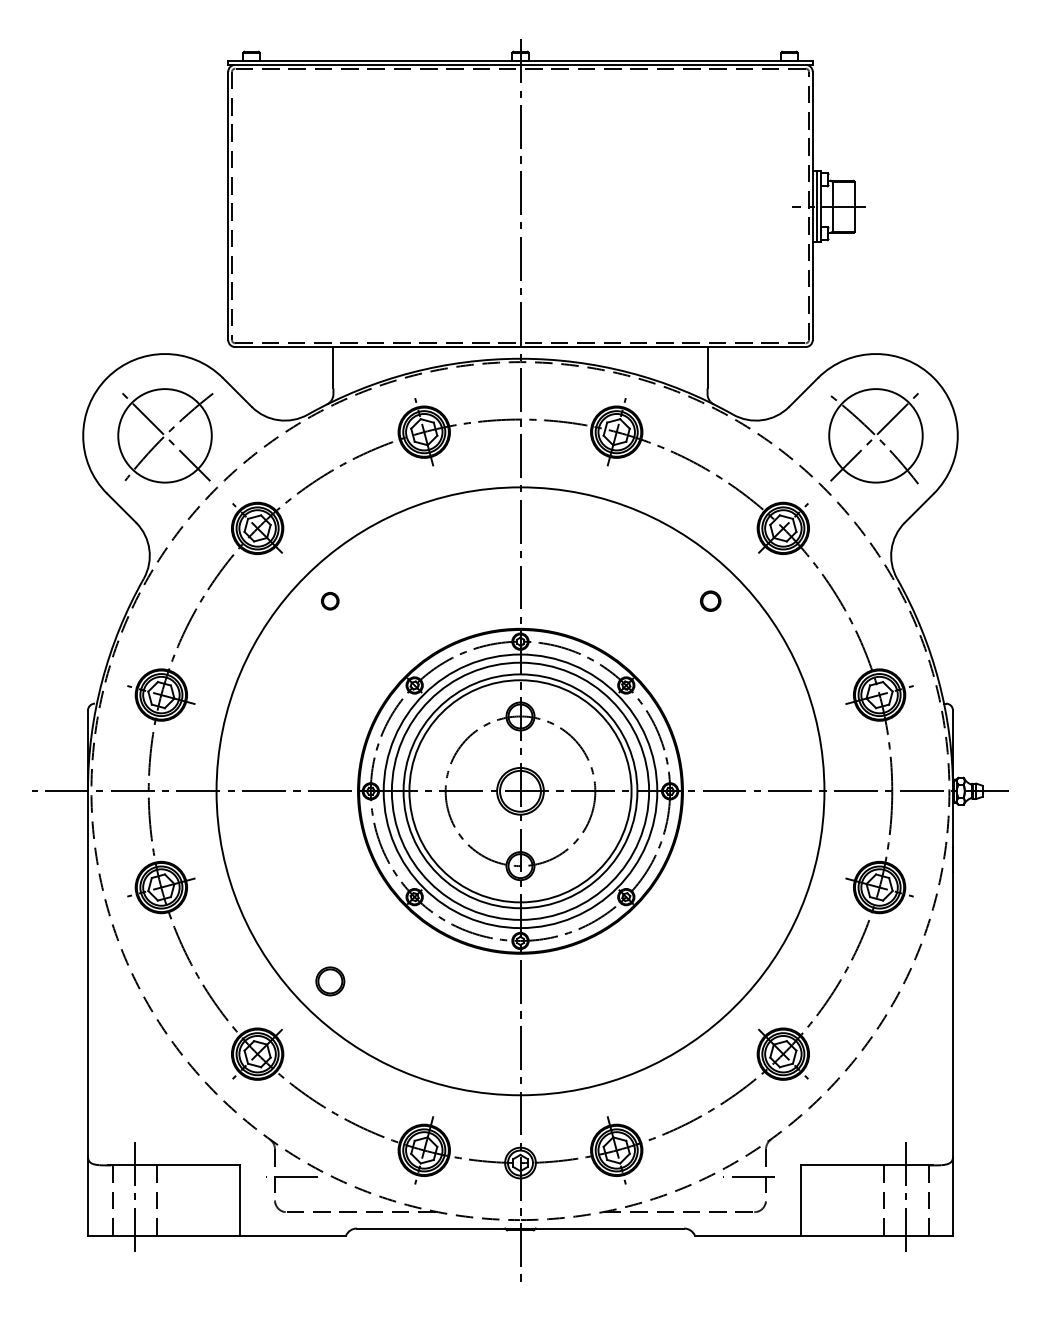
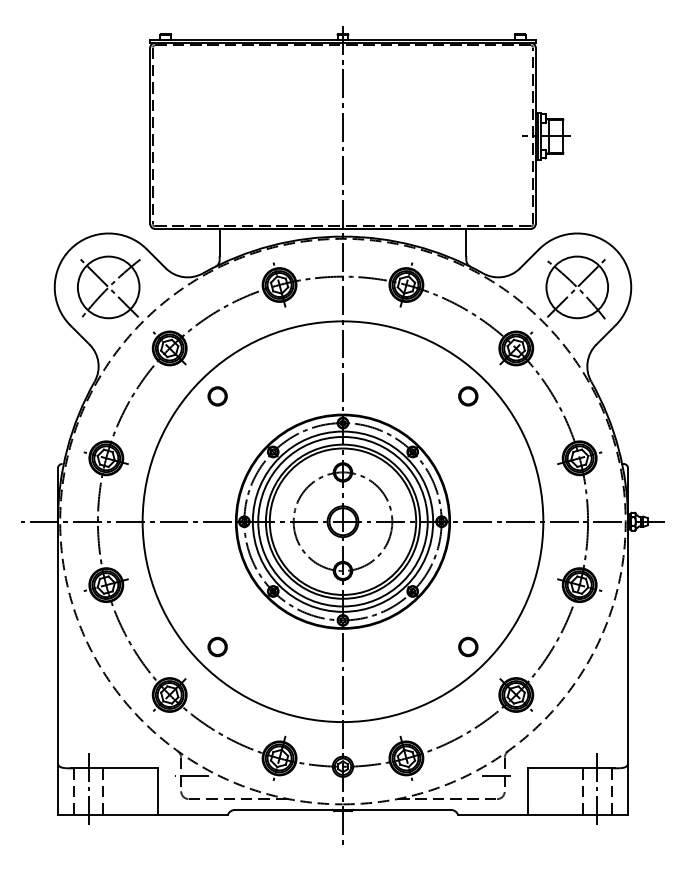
circle: (330, 601) -> (217, 396), size x1.67
circle: (710, 601) -> (468, 396), size x1.43
part: (710, 980) -> (468, 646), added

